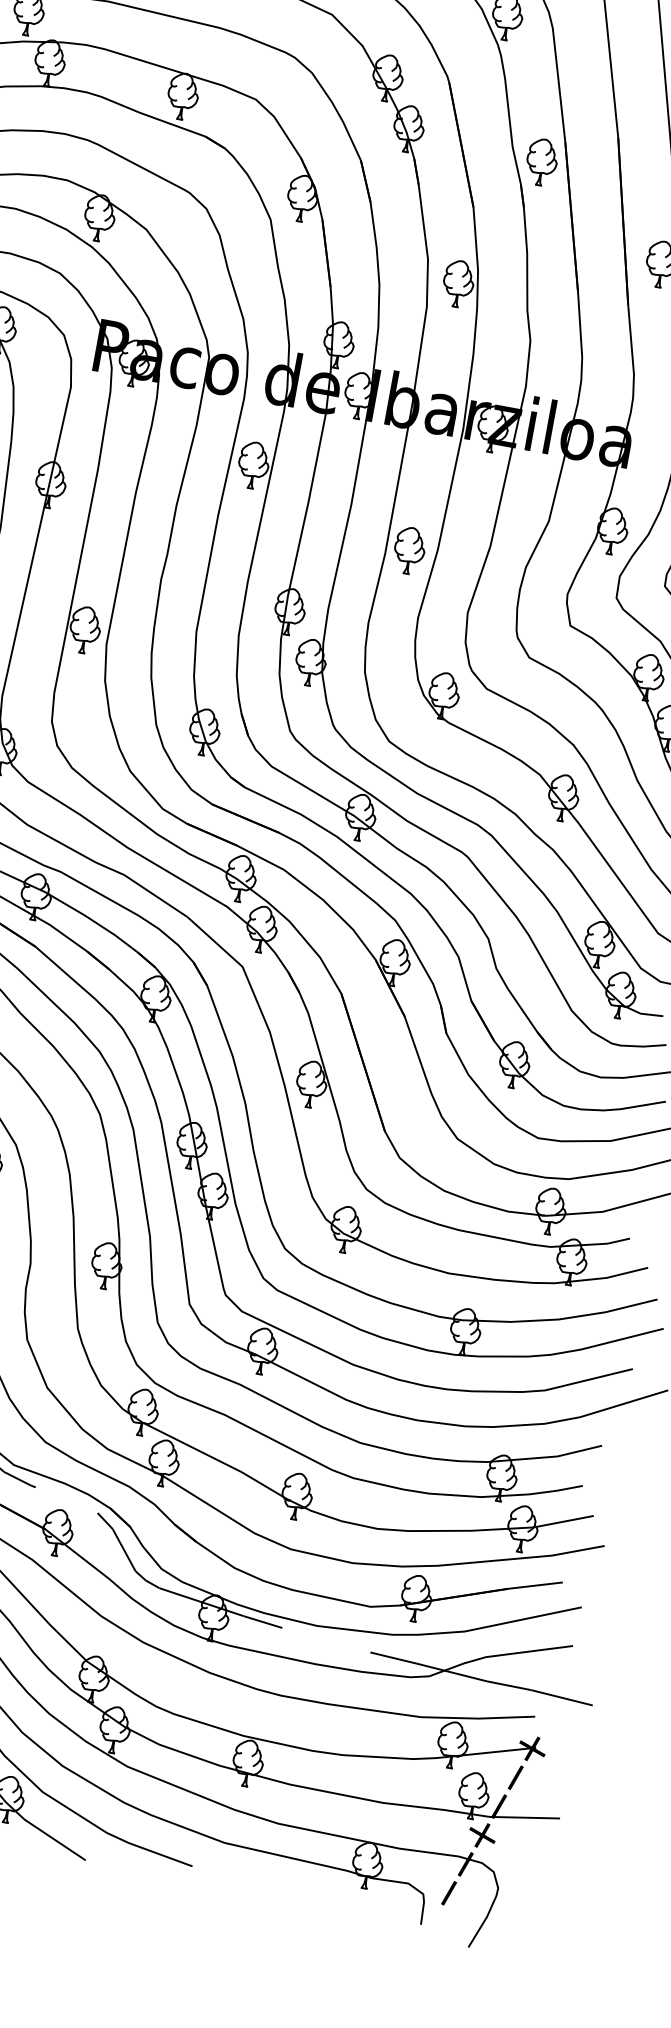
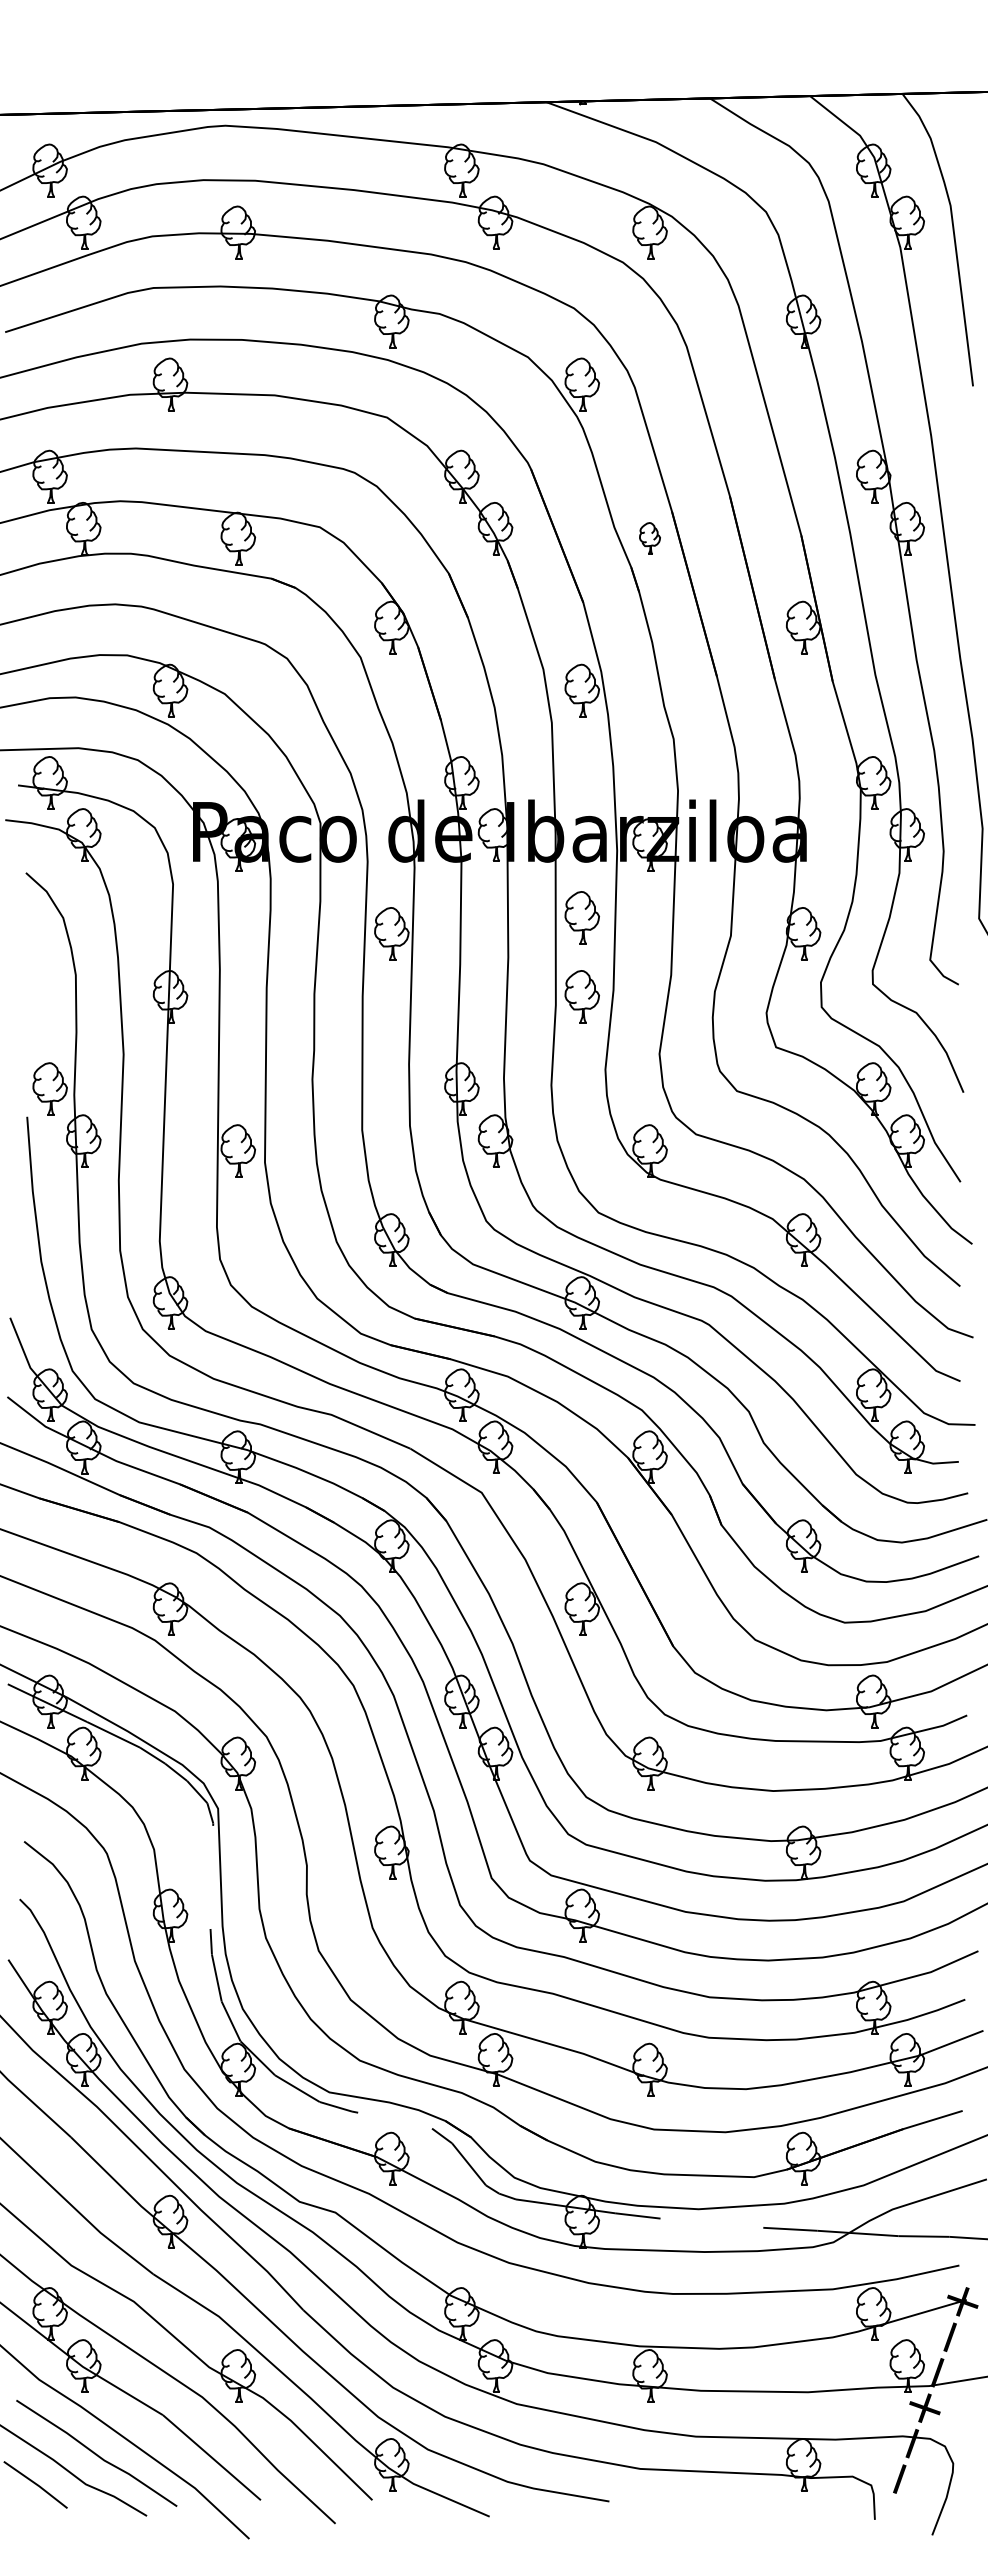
part: (541, 162) -> (649, 538), size x0.6
part: (421, 481) -> (581, 917), added

